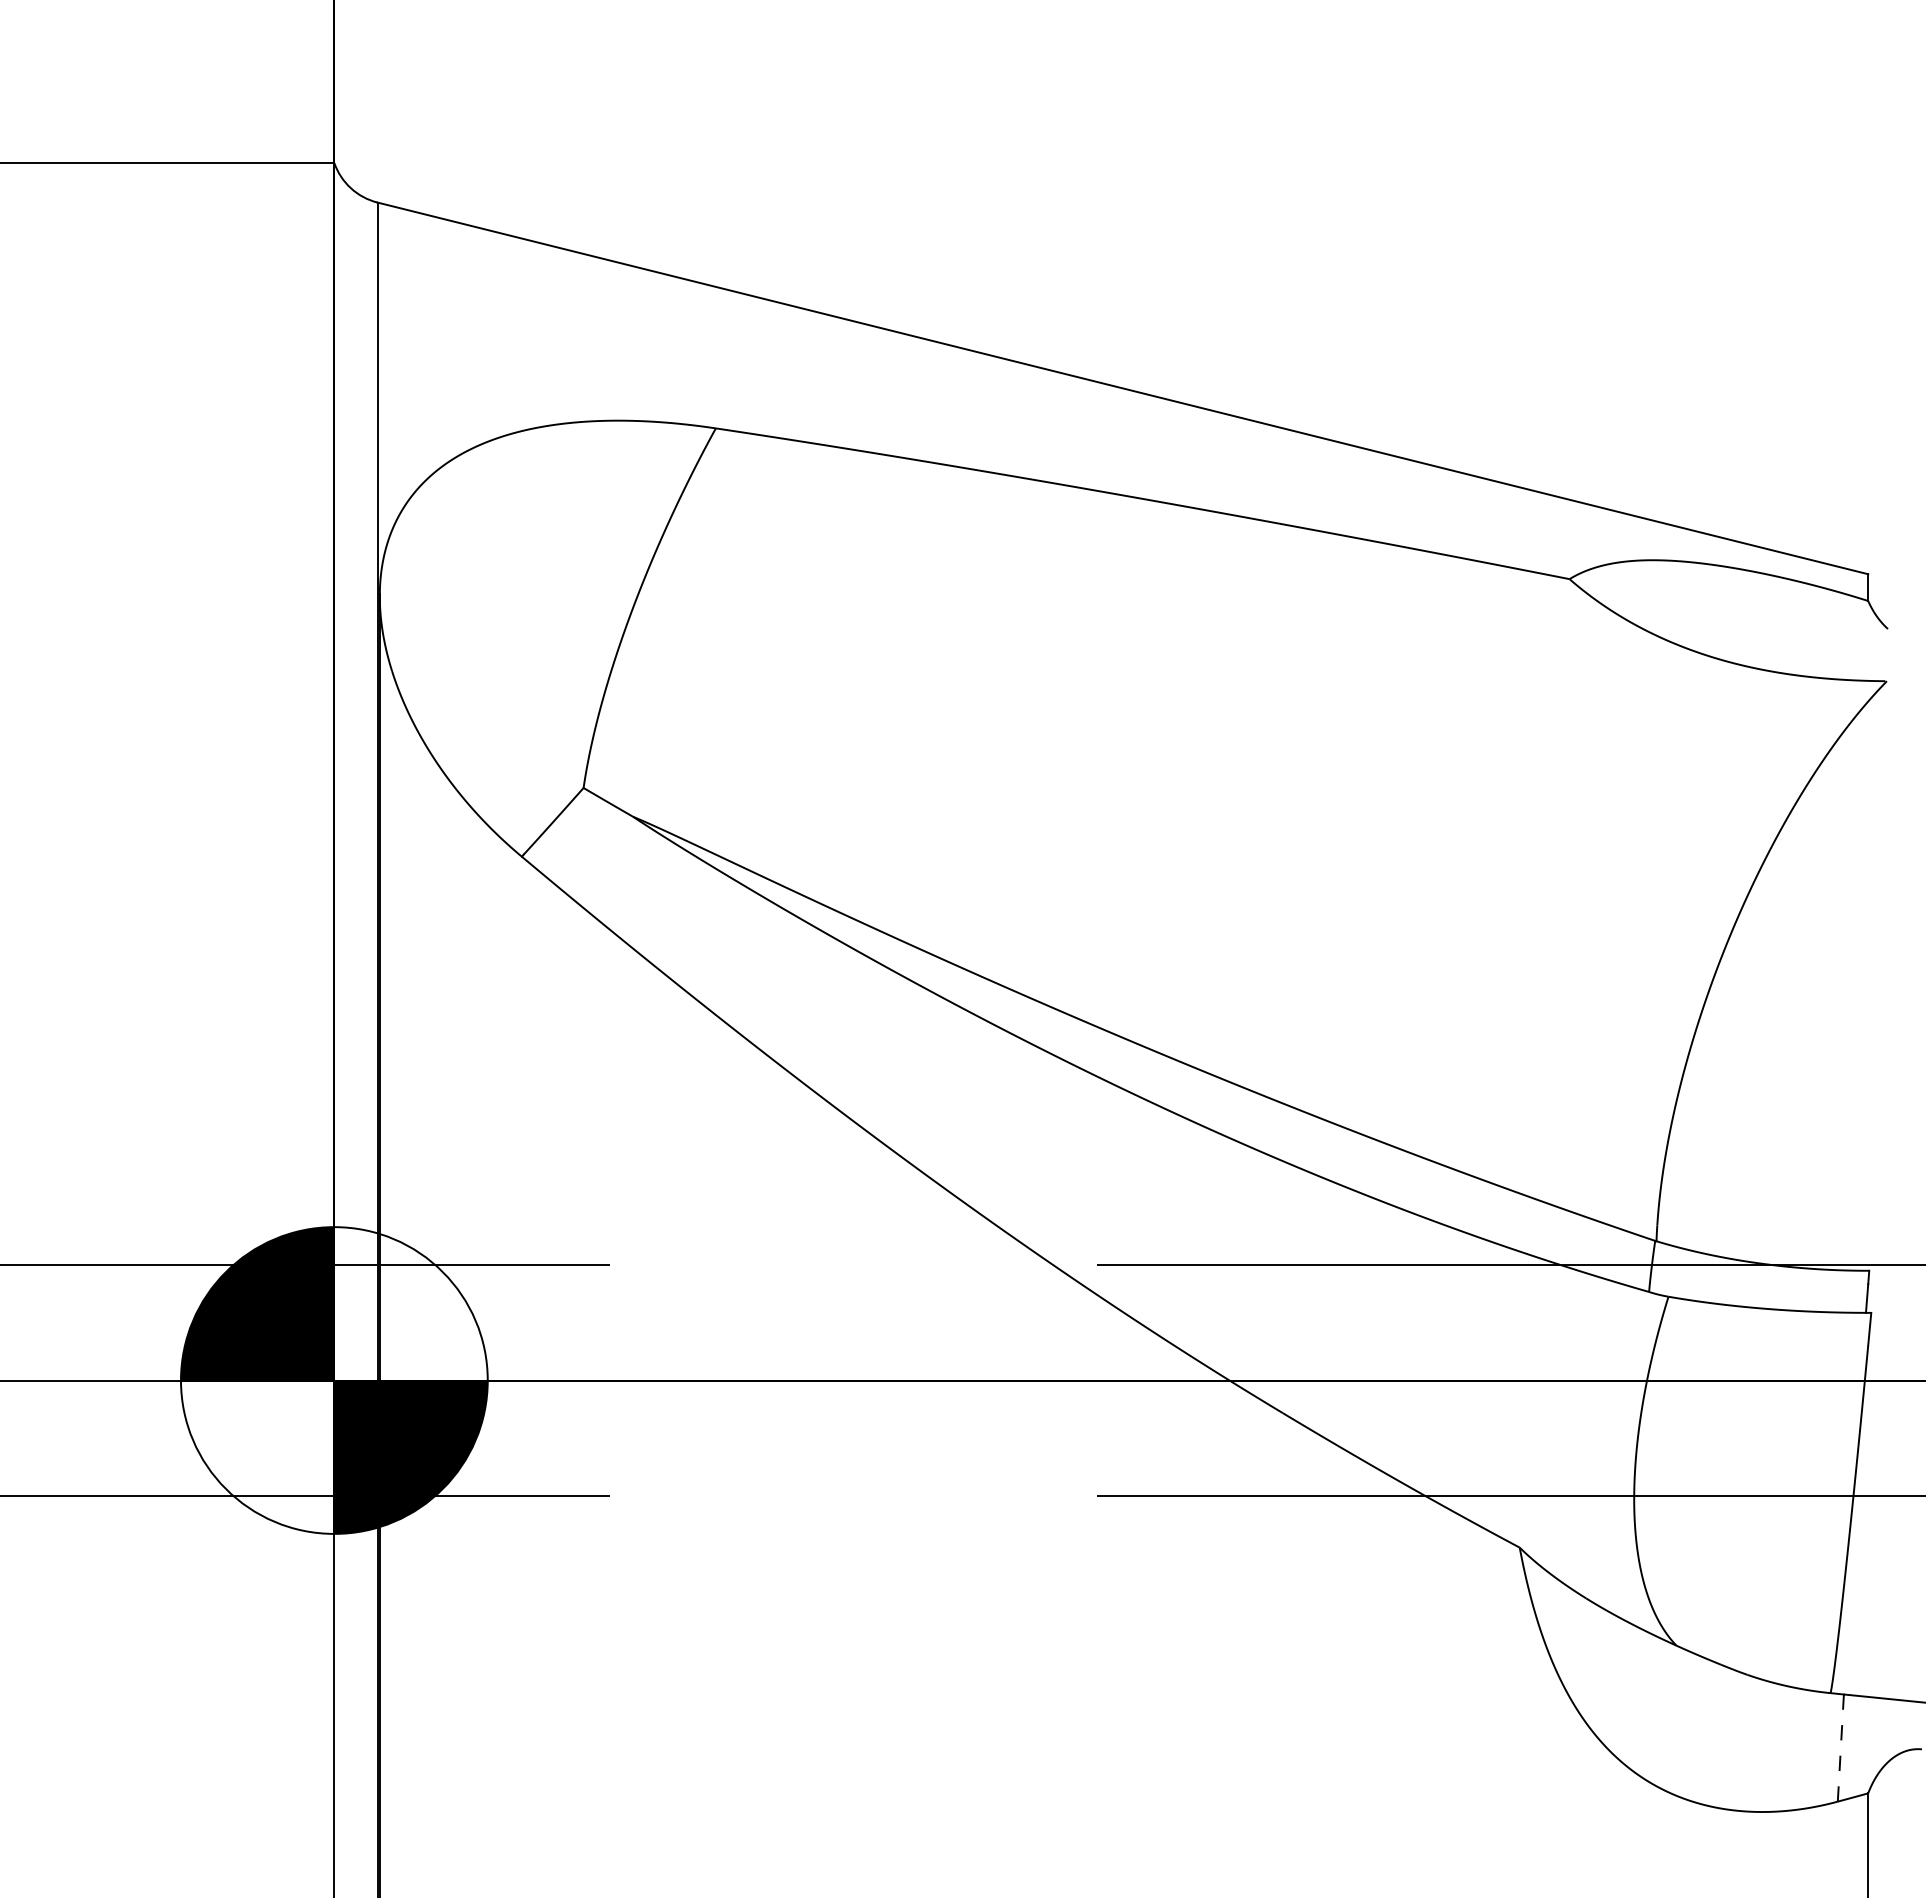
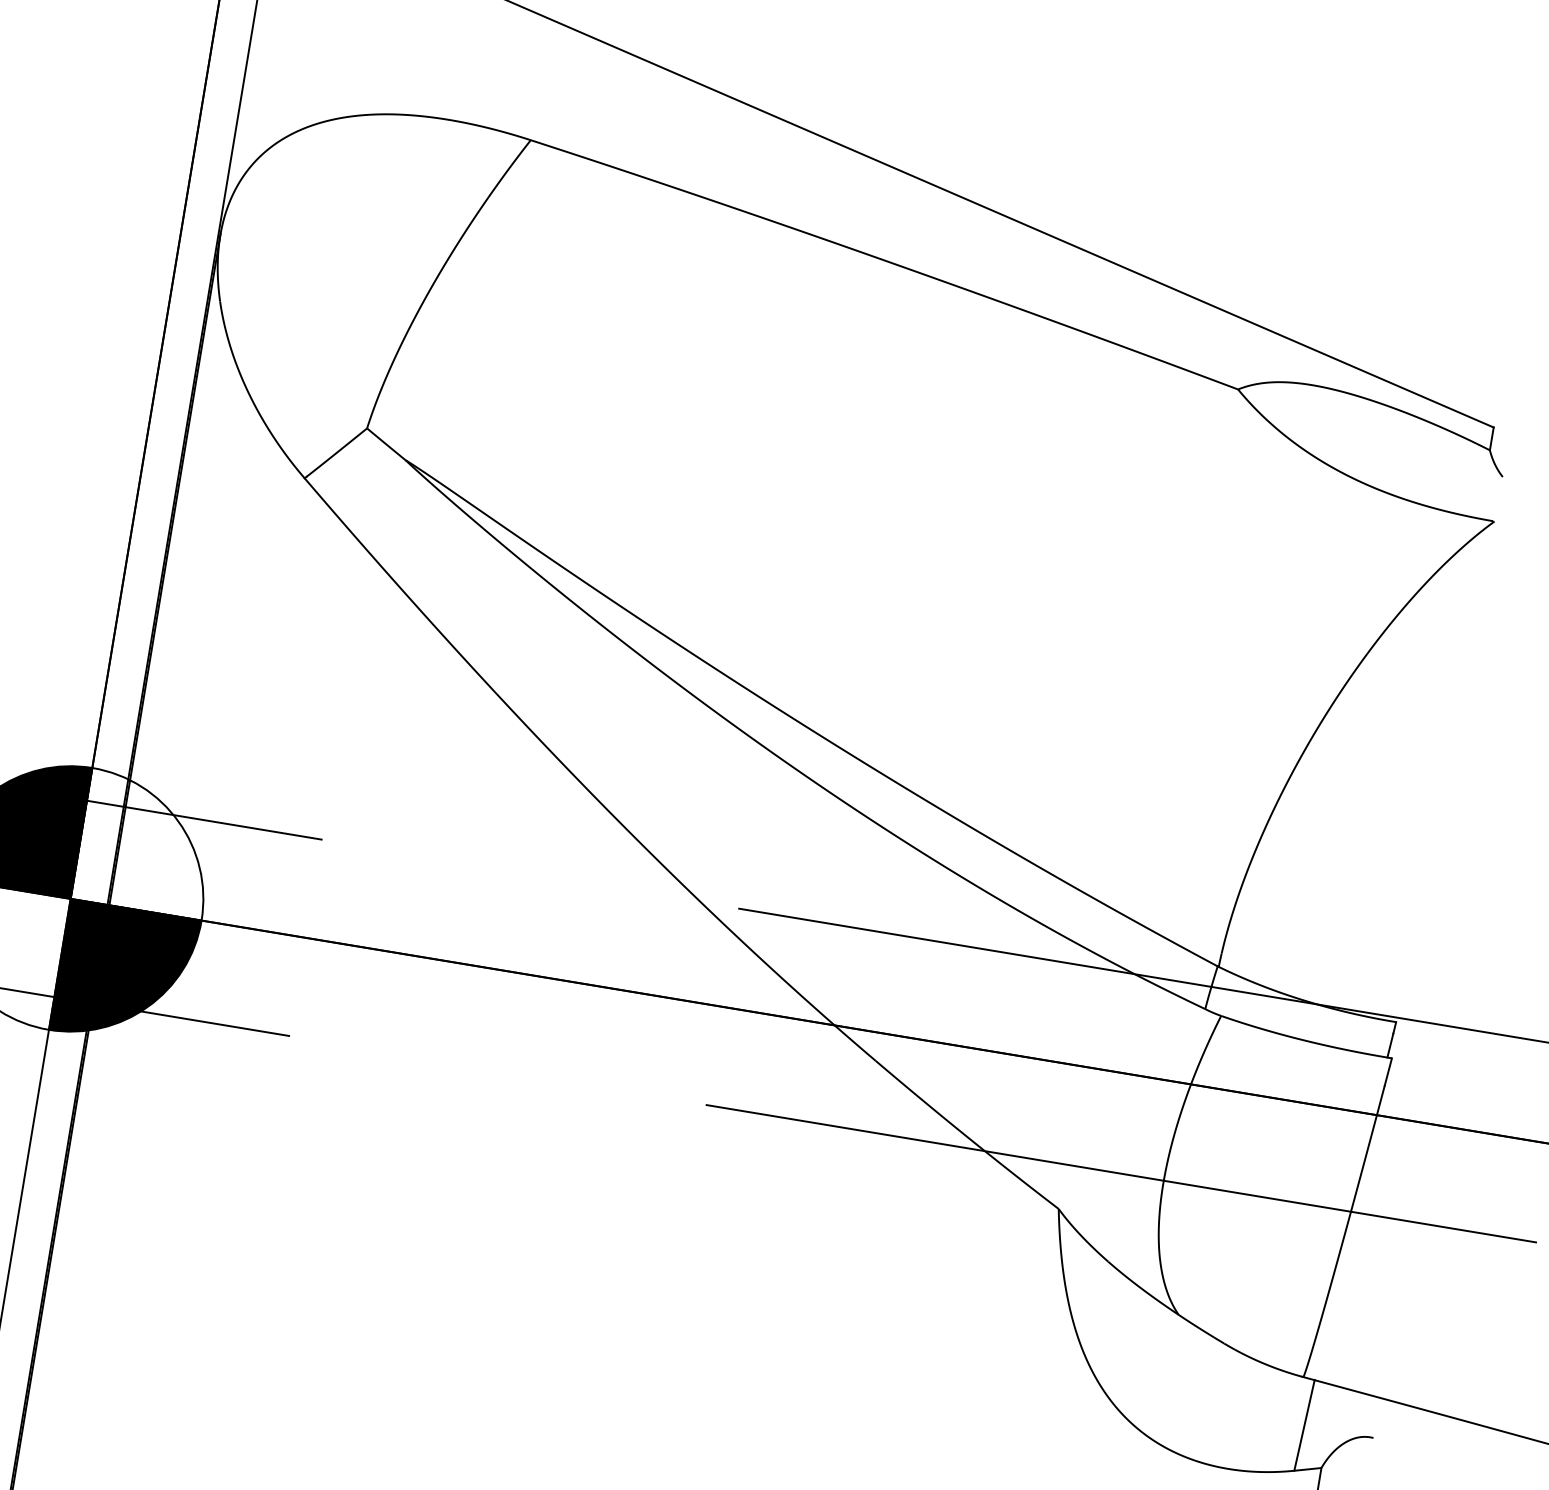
line: (1840, 1748) -> (1304, 1425), dashed -> solid

